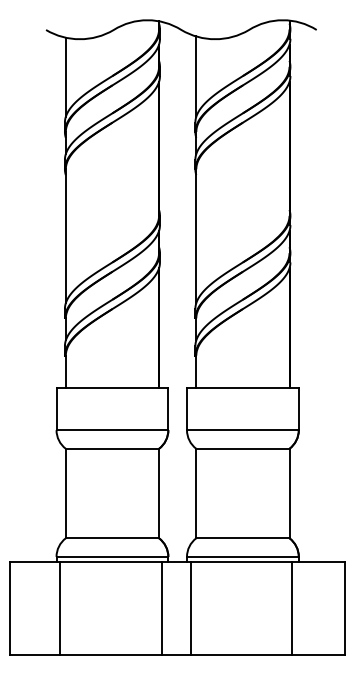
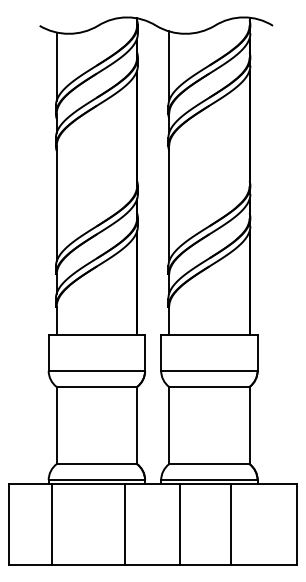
line: (162, 607) -> (125, 523), moved
line: (190, 607) -> (179, 523), moved
line: (292, 607) -> (231, 523), moved

